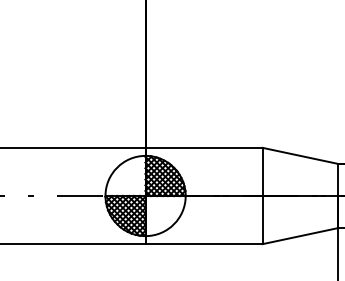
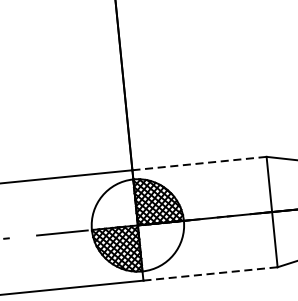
line: (204, 147) -> (199, 163), solid -> dashed
line: (204, 244) -> (210, 274), solid -> dashed

